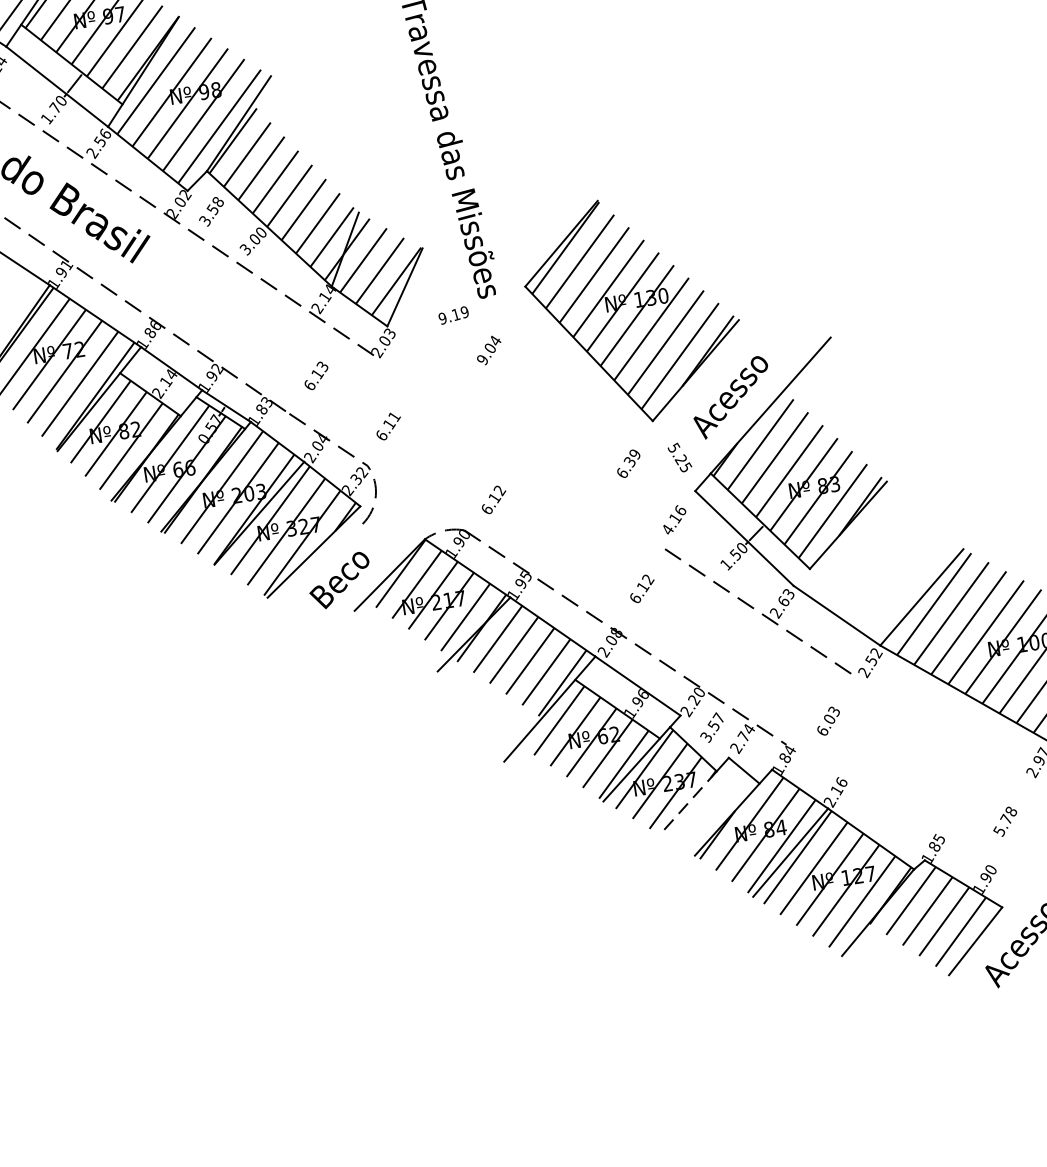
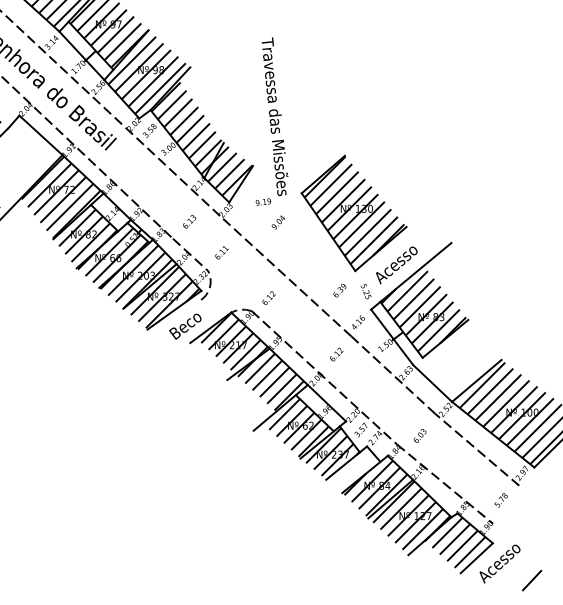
line: (519, 452) -> (285, 276), added
line: (944, 730) -> (477, 449), added
line: (689, 803) -> (343, 466), dashed -> solid
line: (892, 805) -> (445, 483), added

